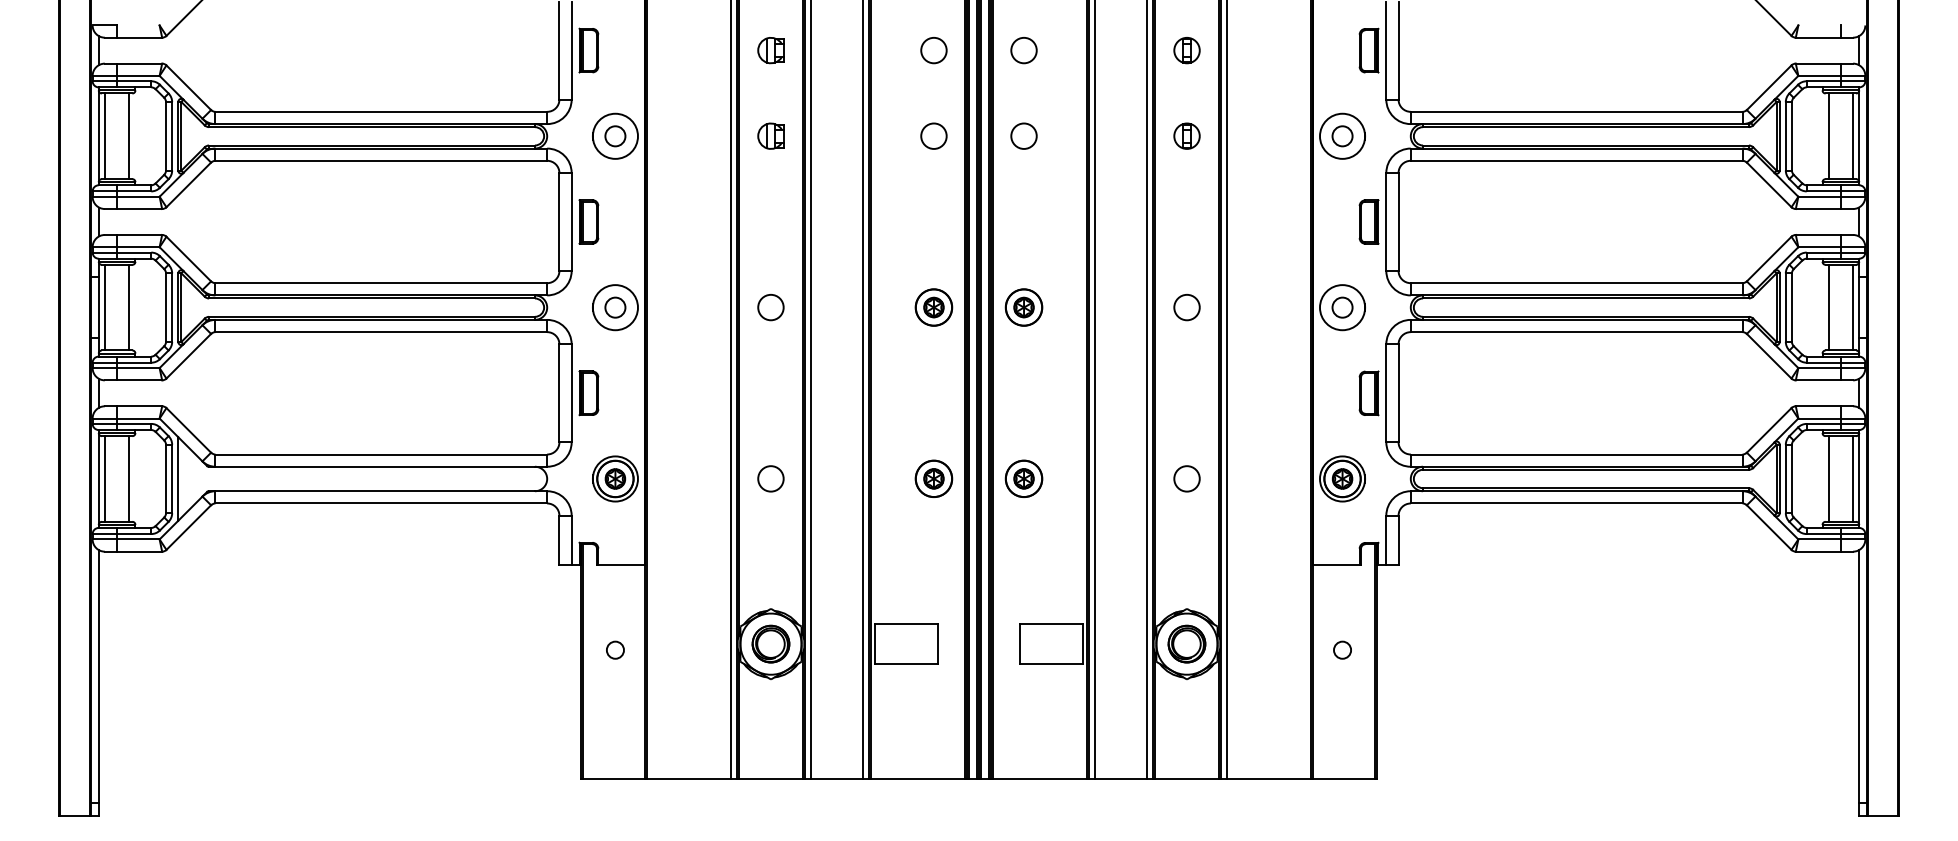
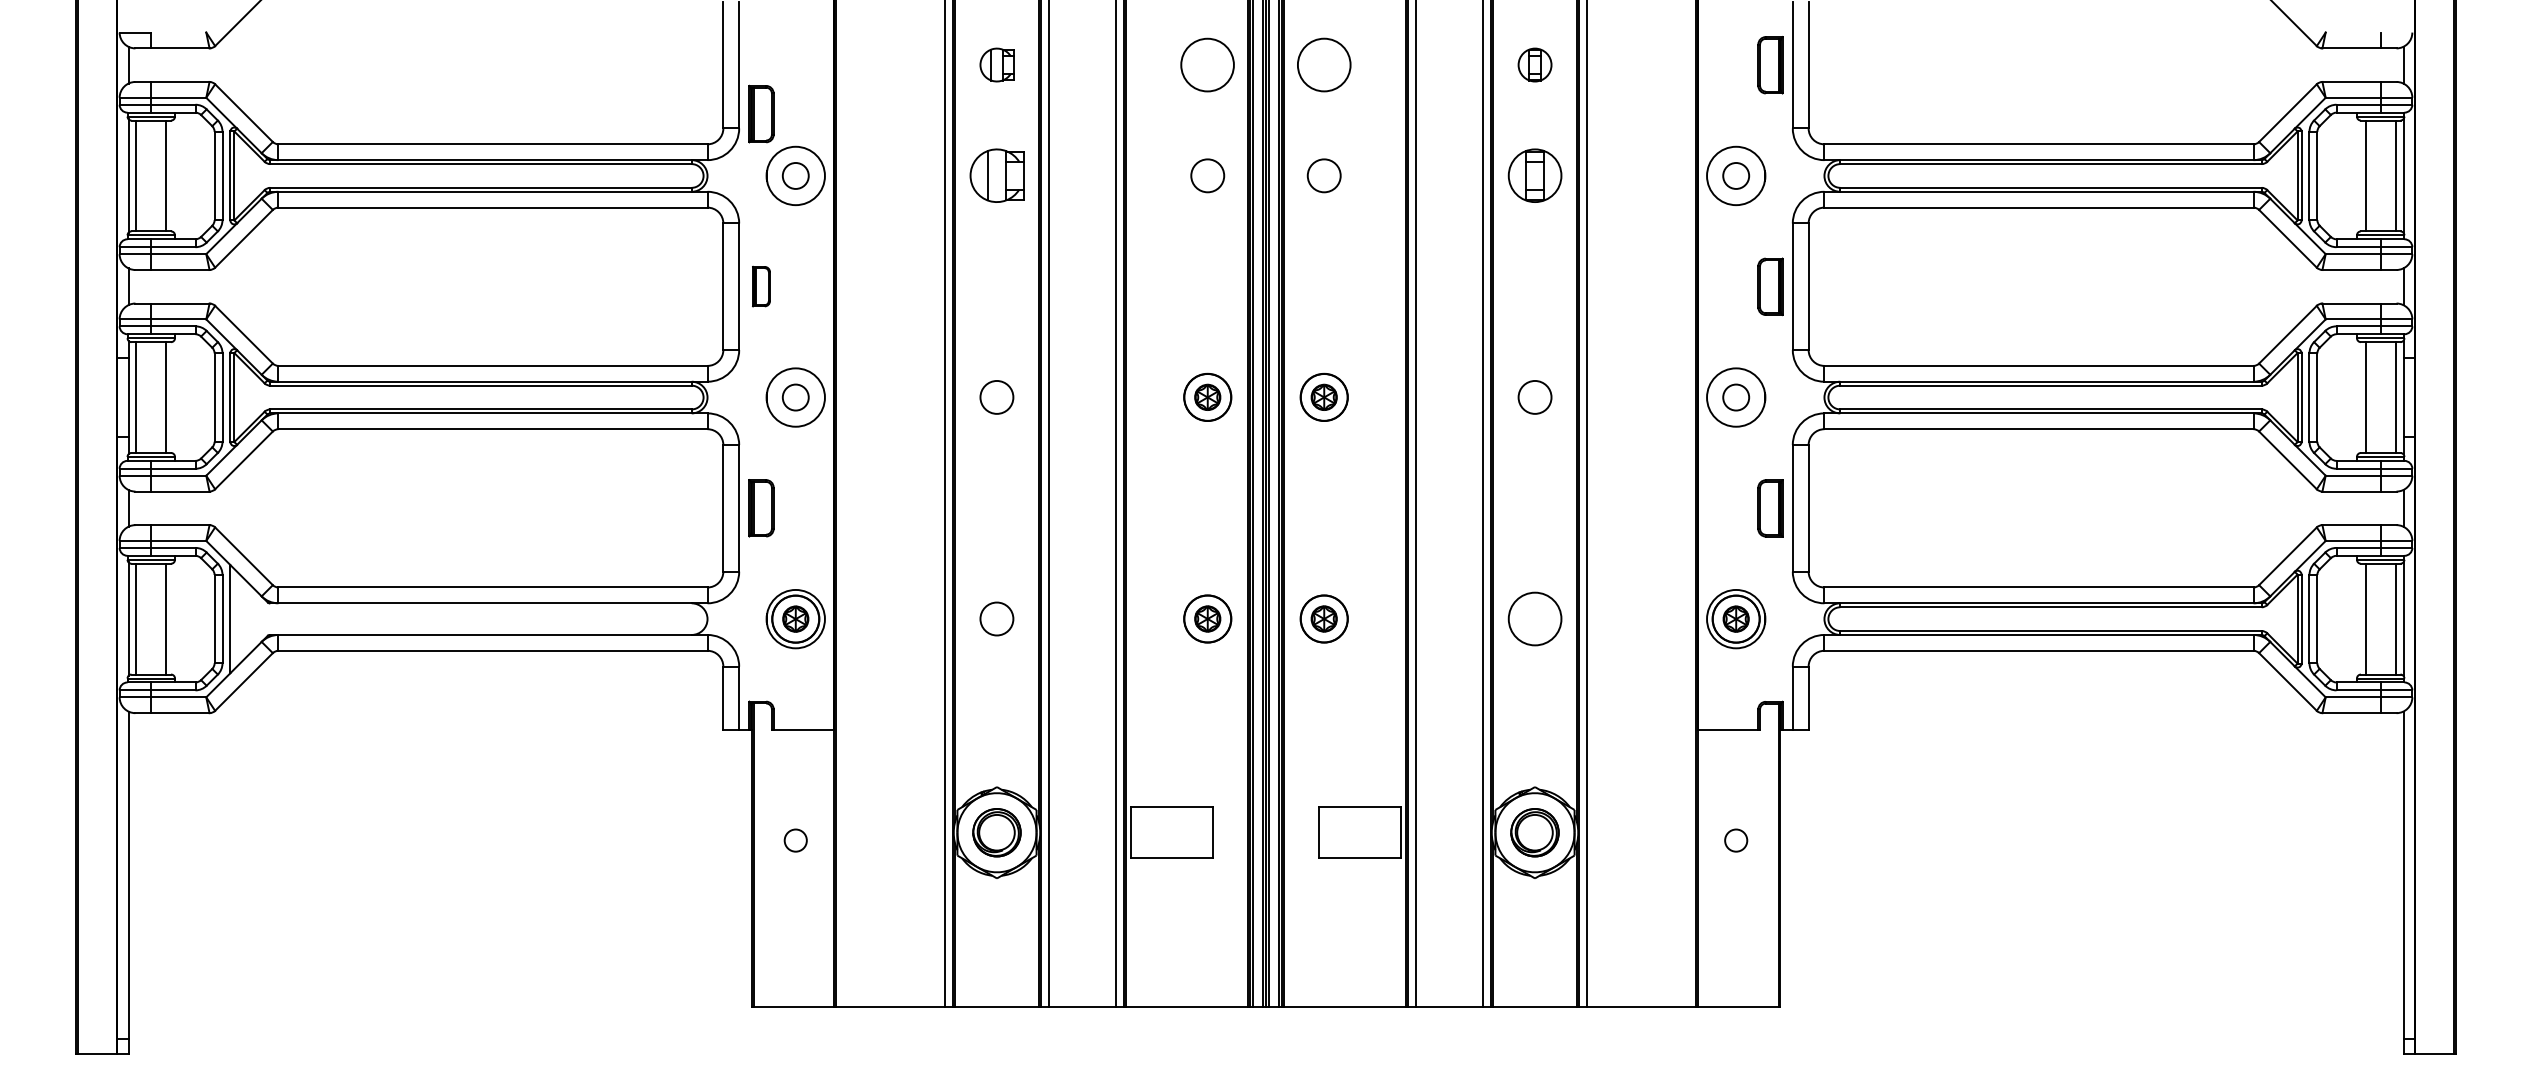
part: (588, 50) -> (761, 113), moved
circle: (933, 50) -> (1207, 64), size x1.6
circle: (1023, 50) -> (1323, 64), size x1.6
part: (770, 135) -> (996, 175), size x1.6
part: (1186, 135) -> (1534, 175), size x1.6
part: (588, 221) -> (761, 286), size x0.7
circle: (1186, 478) -> (1534, 618), size x1.6

